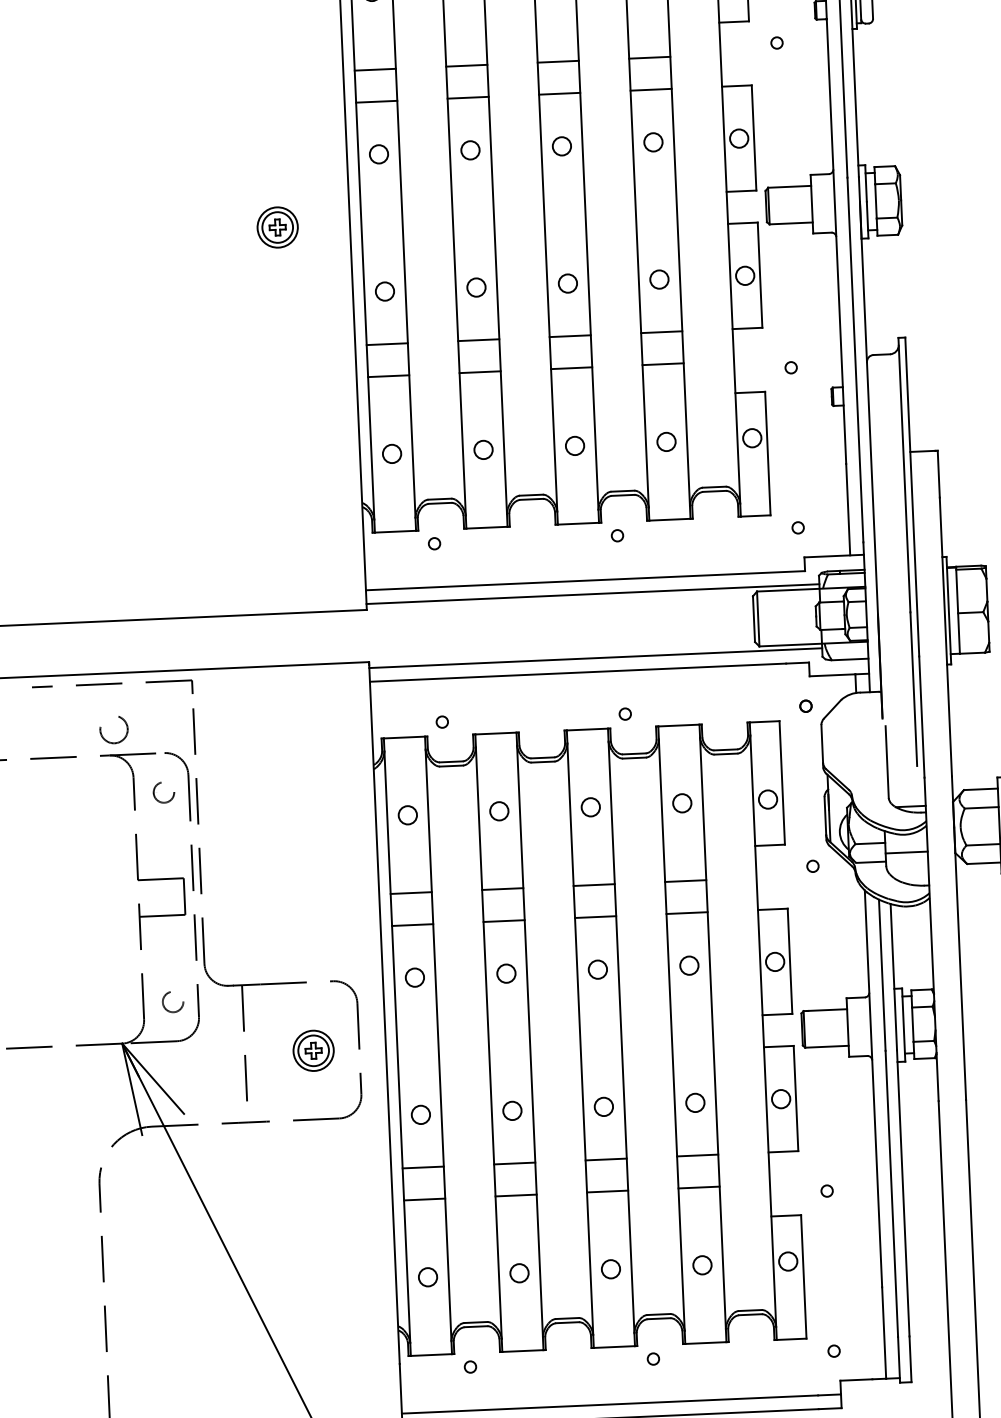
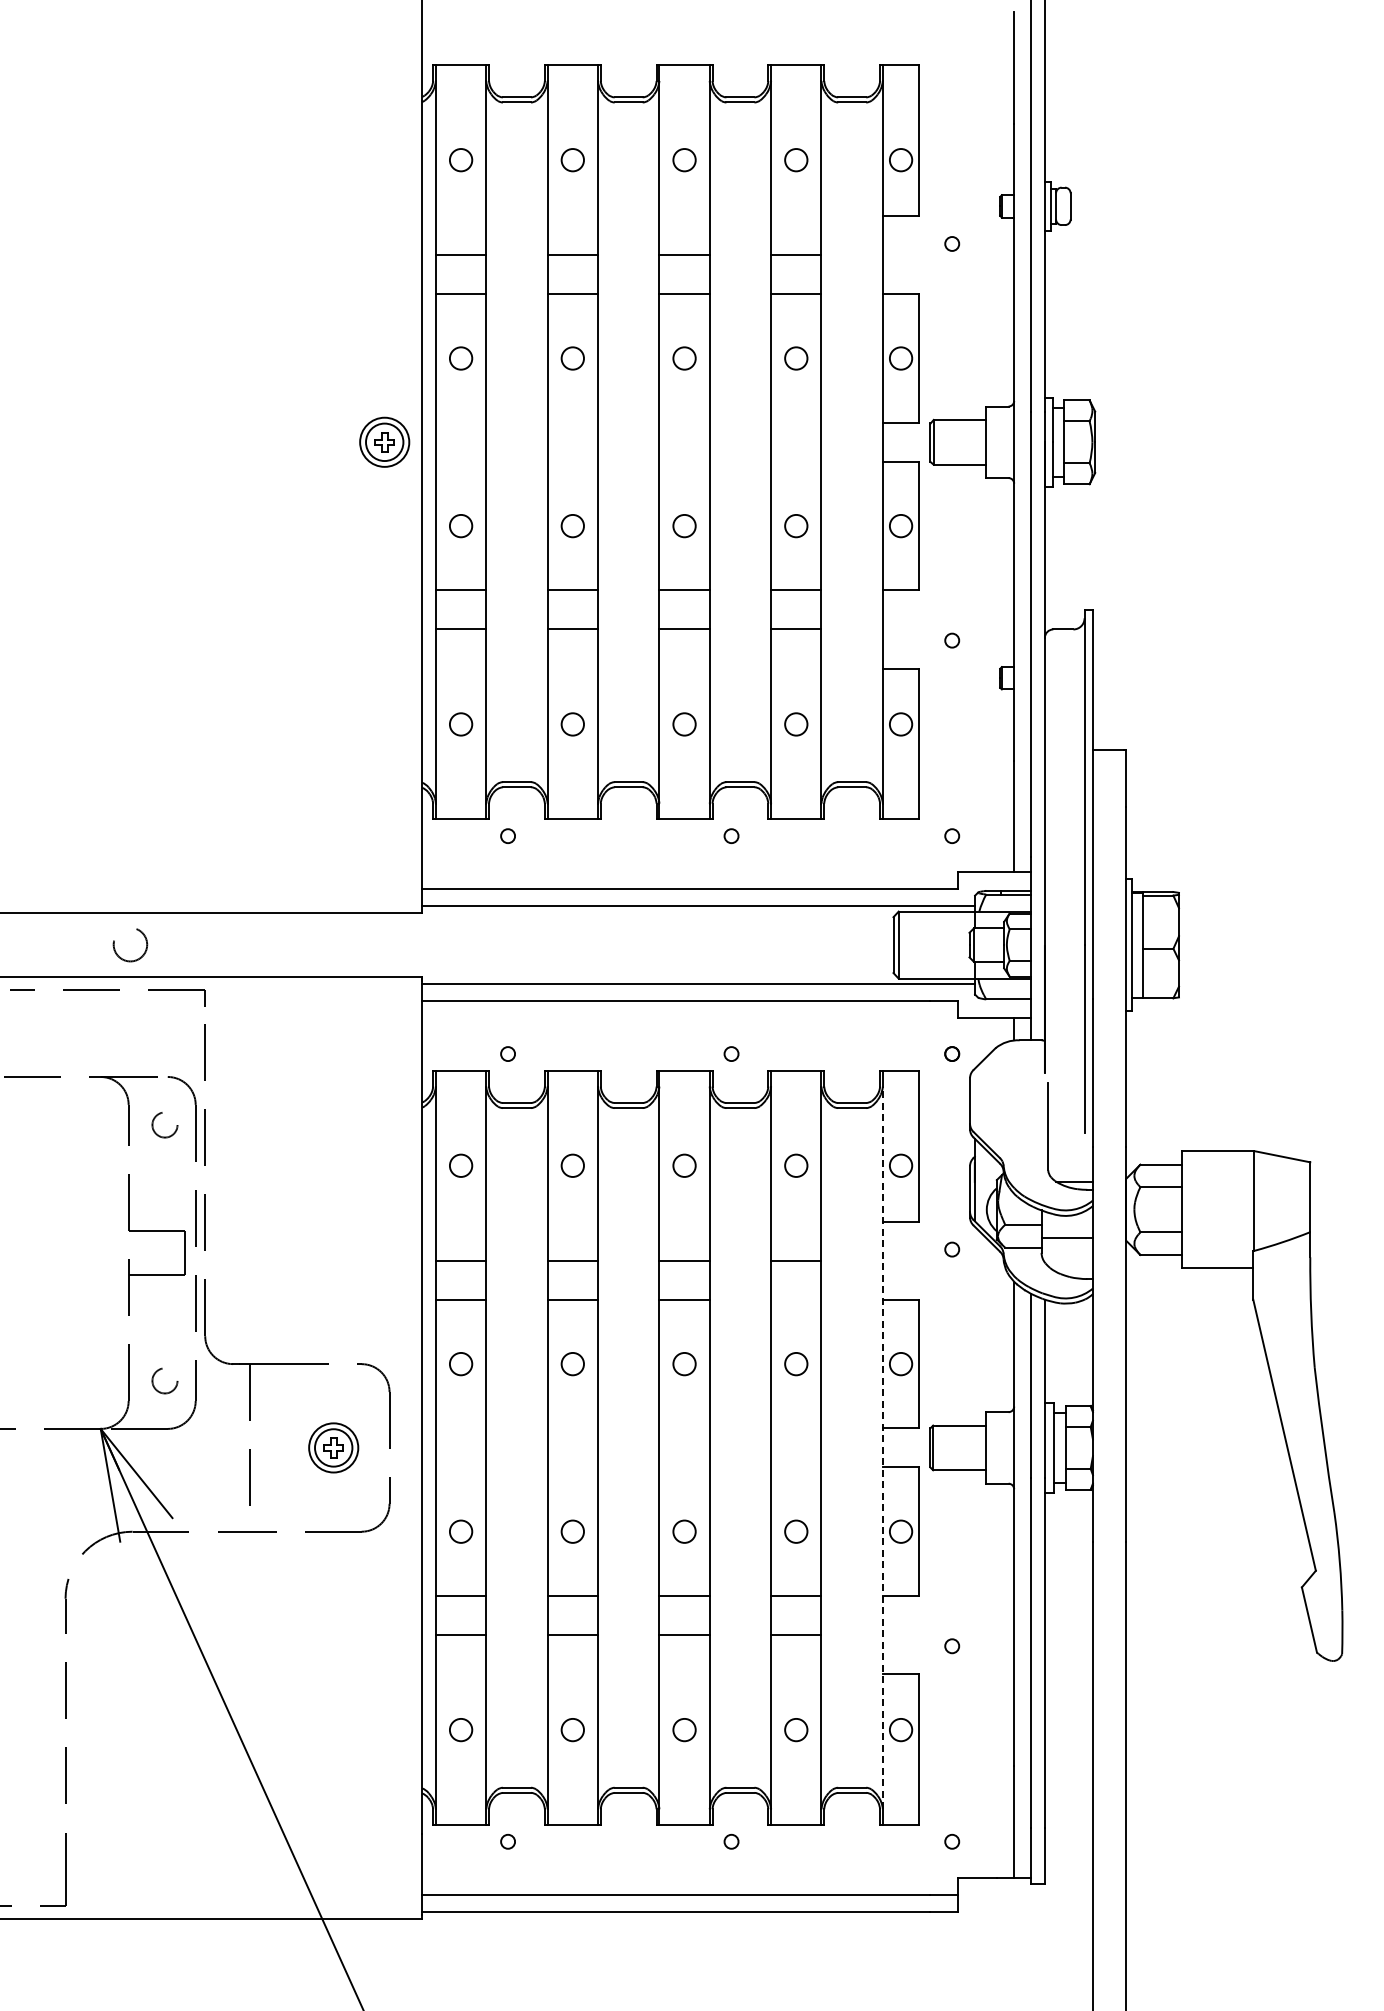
part: (277, 226) -> (384, 441), moved
circle: (114, 730) -> (130, 945), moved
line: (687, 912) -> (796, 1299), removed
line: (762, 1030) -> (882, 1447), solid -> dashed

